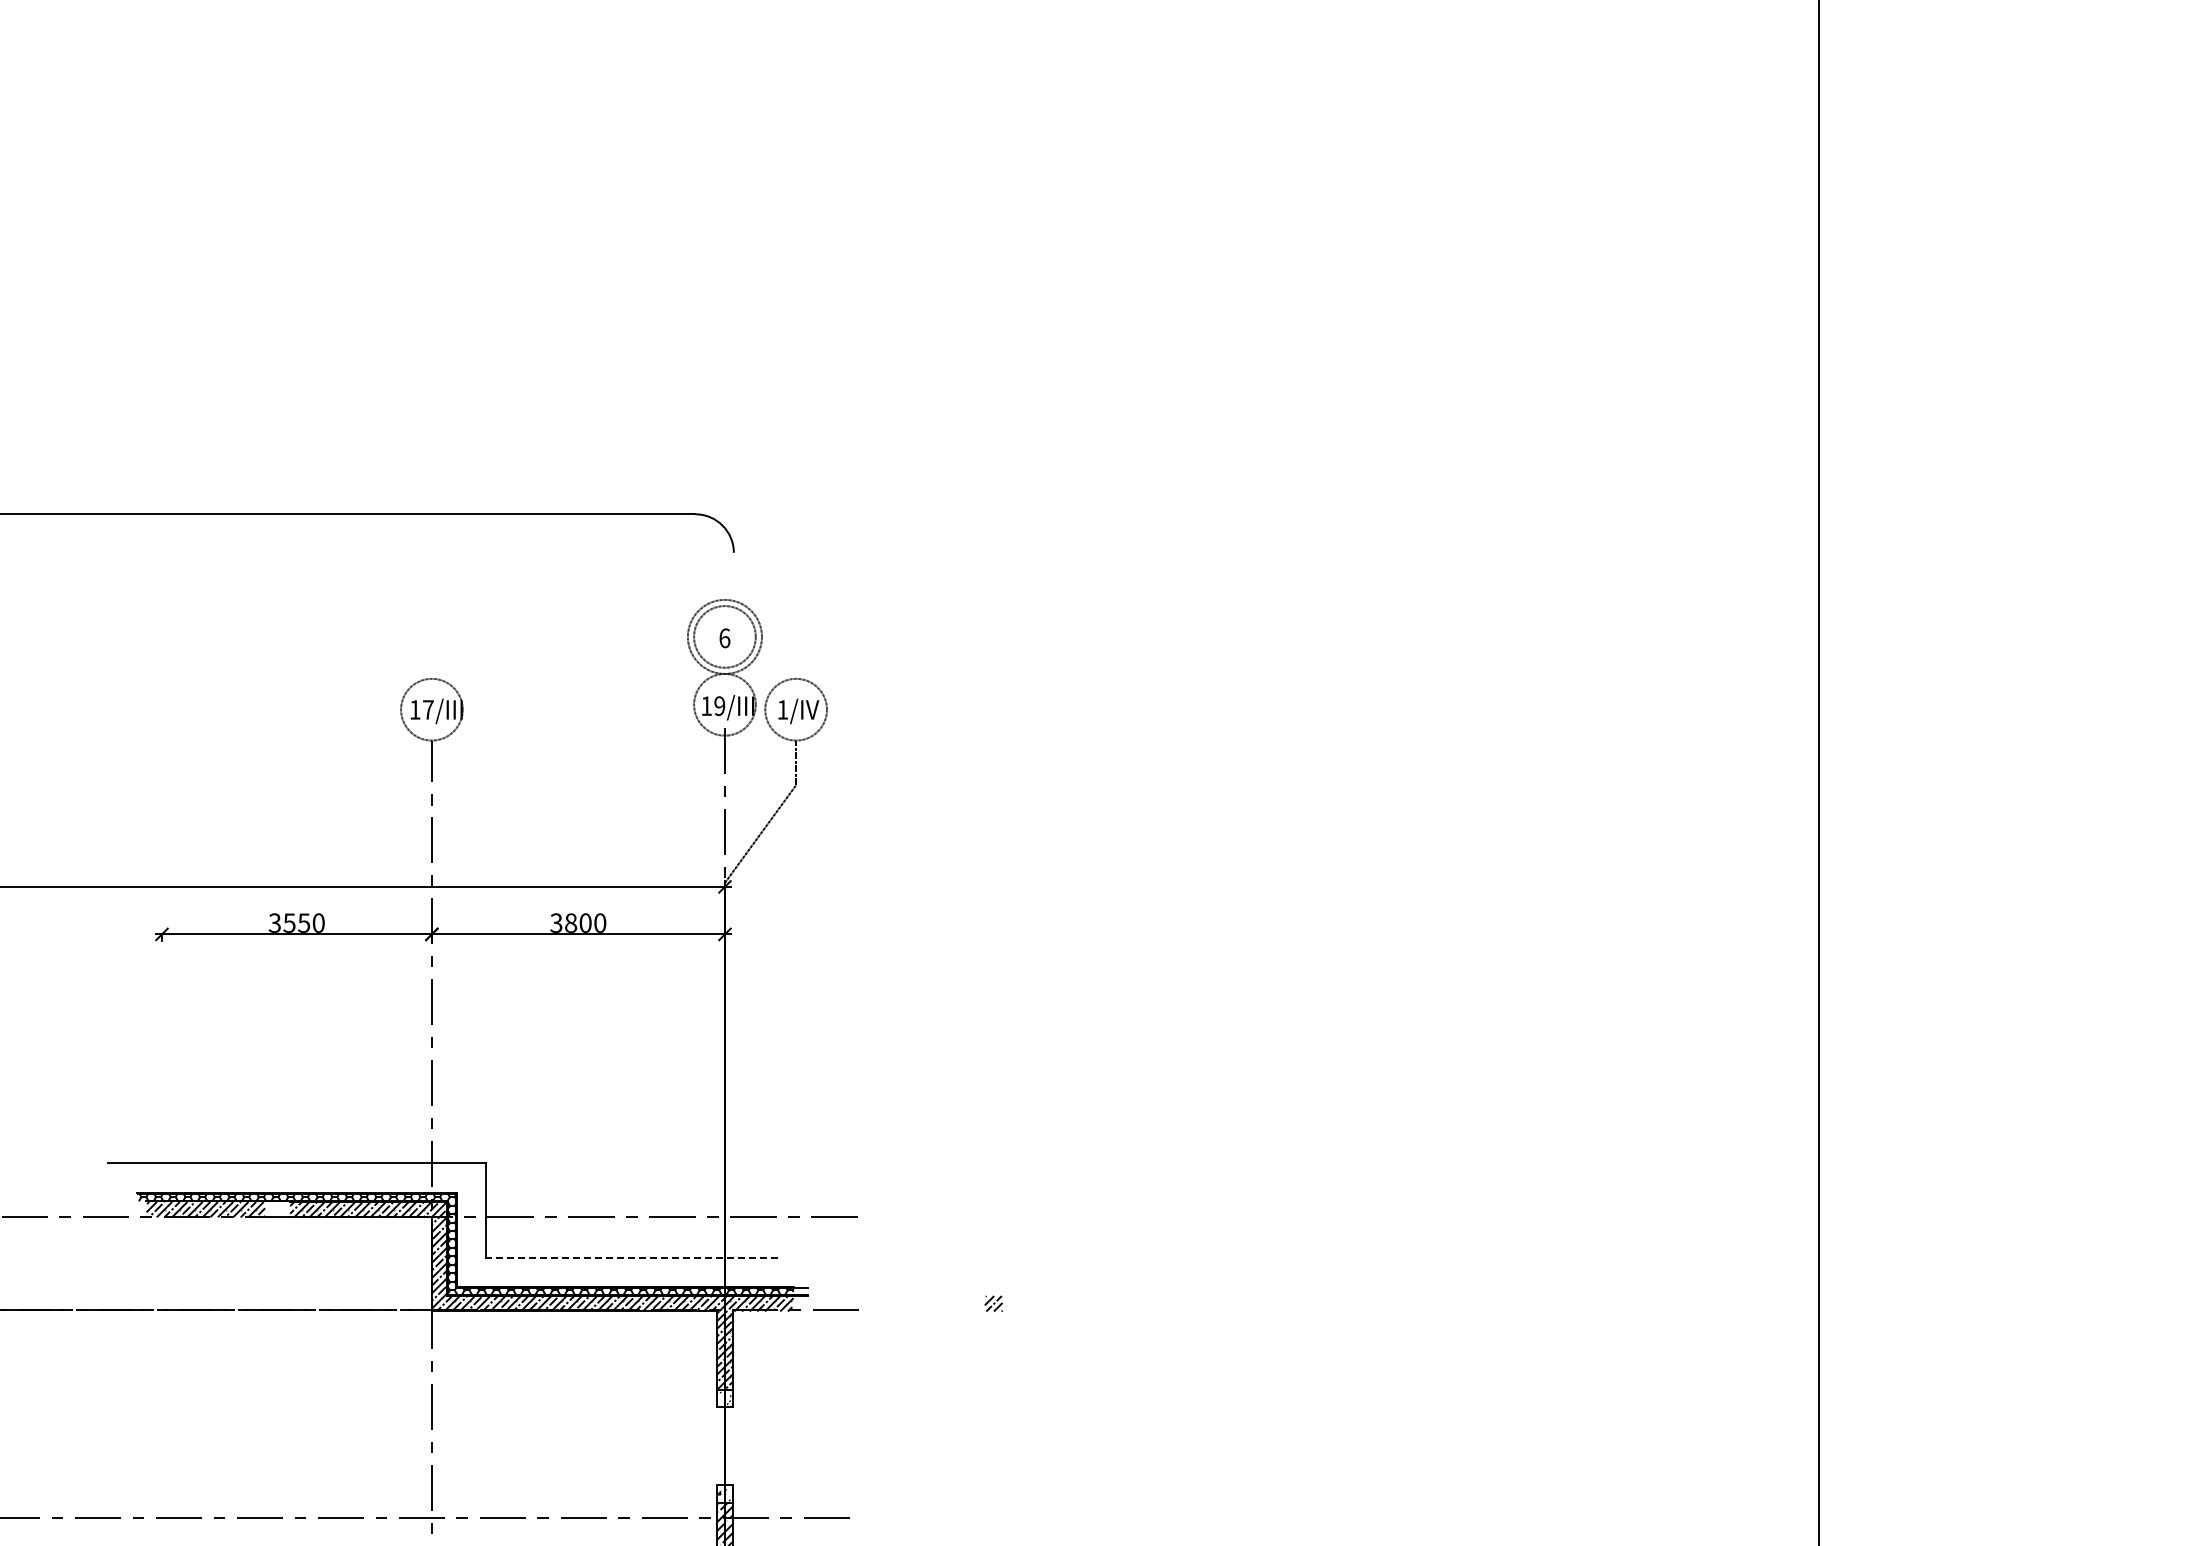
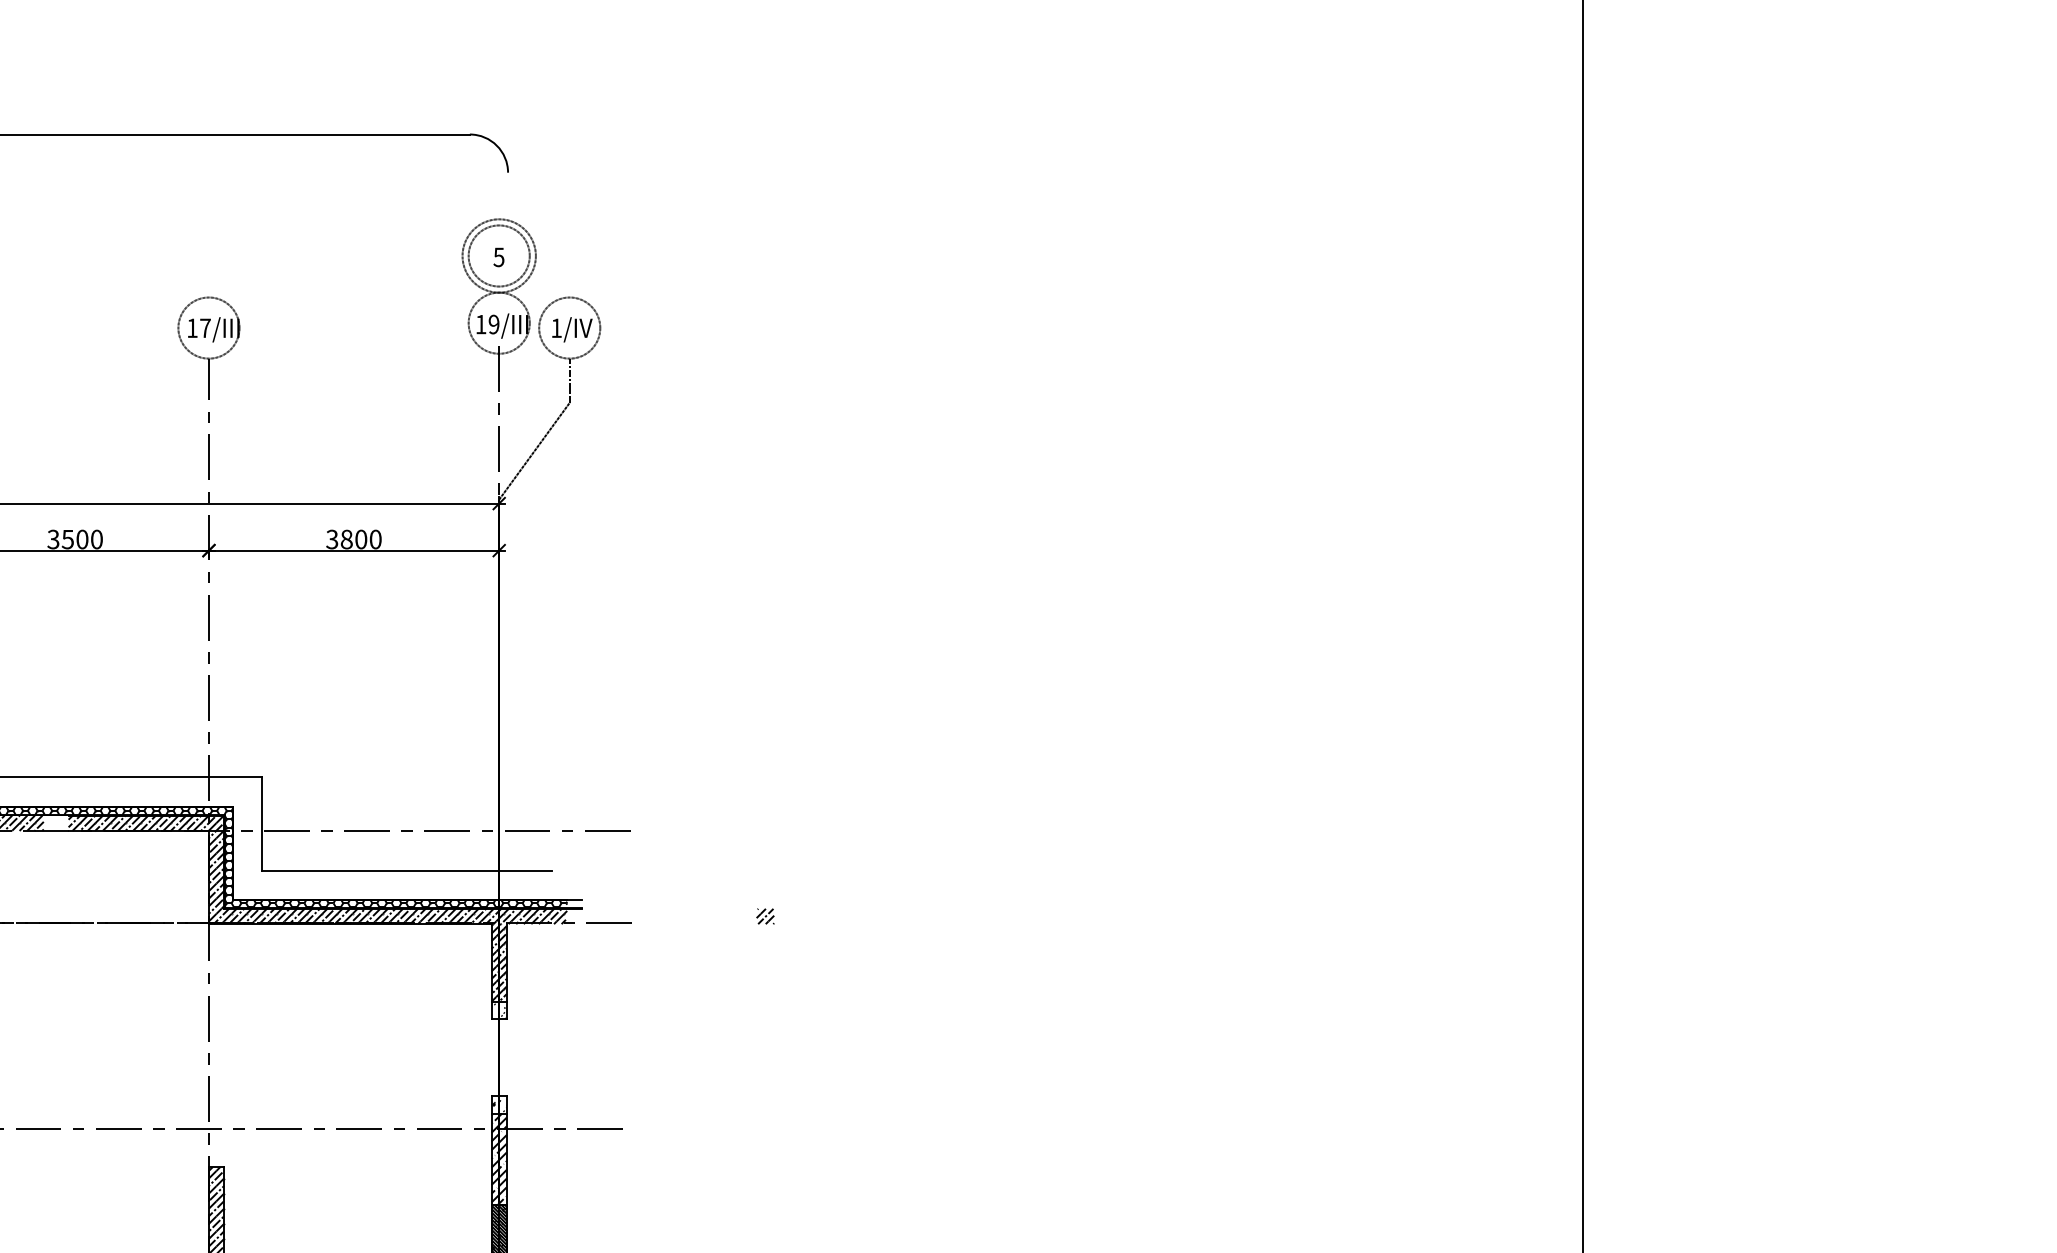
text: (724, 638) -> (498, 257), 6 -> 5
text: (303, 922) -> (81, 538), 3550 -> 3500
line: (631, 1257) -> (406, 870), dashed -> solid

